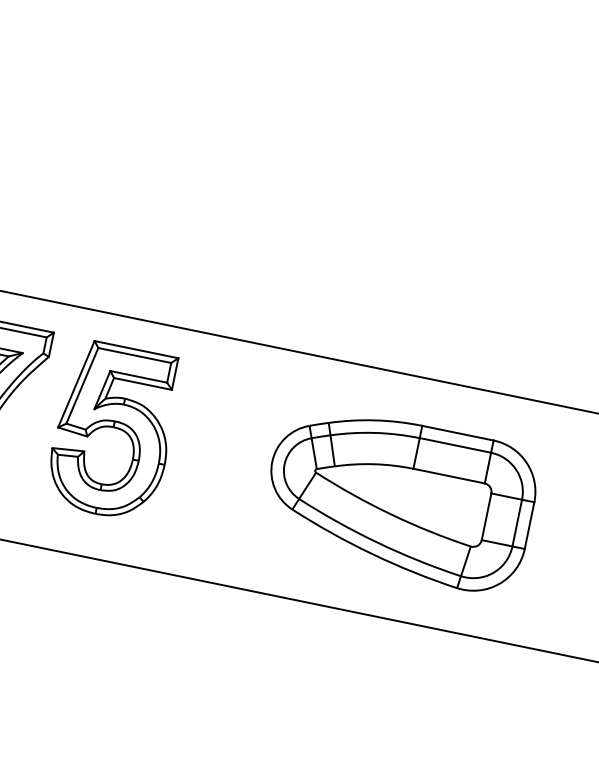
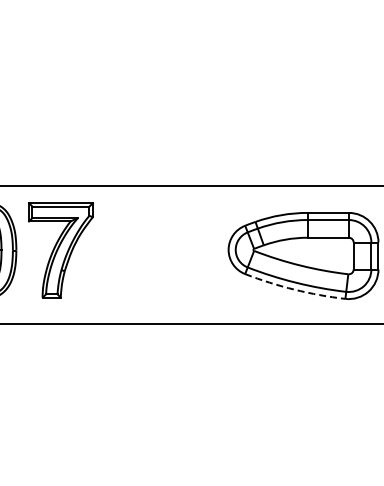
part: (114, 430) -> (137, 250), removed
arc: (372, 553) -> (294, 289), solid -> dashed

